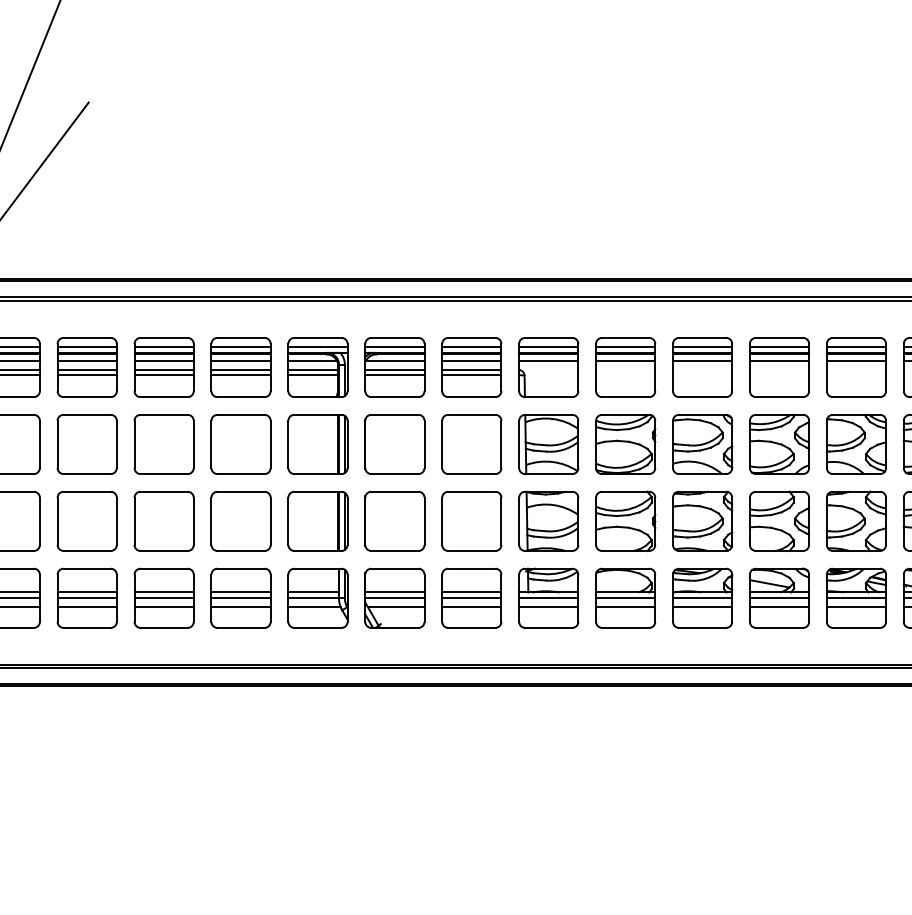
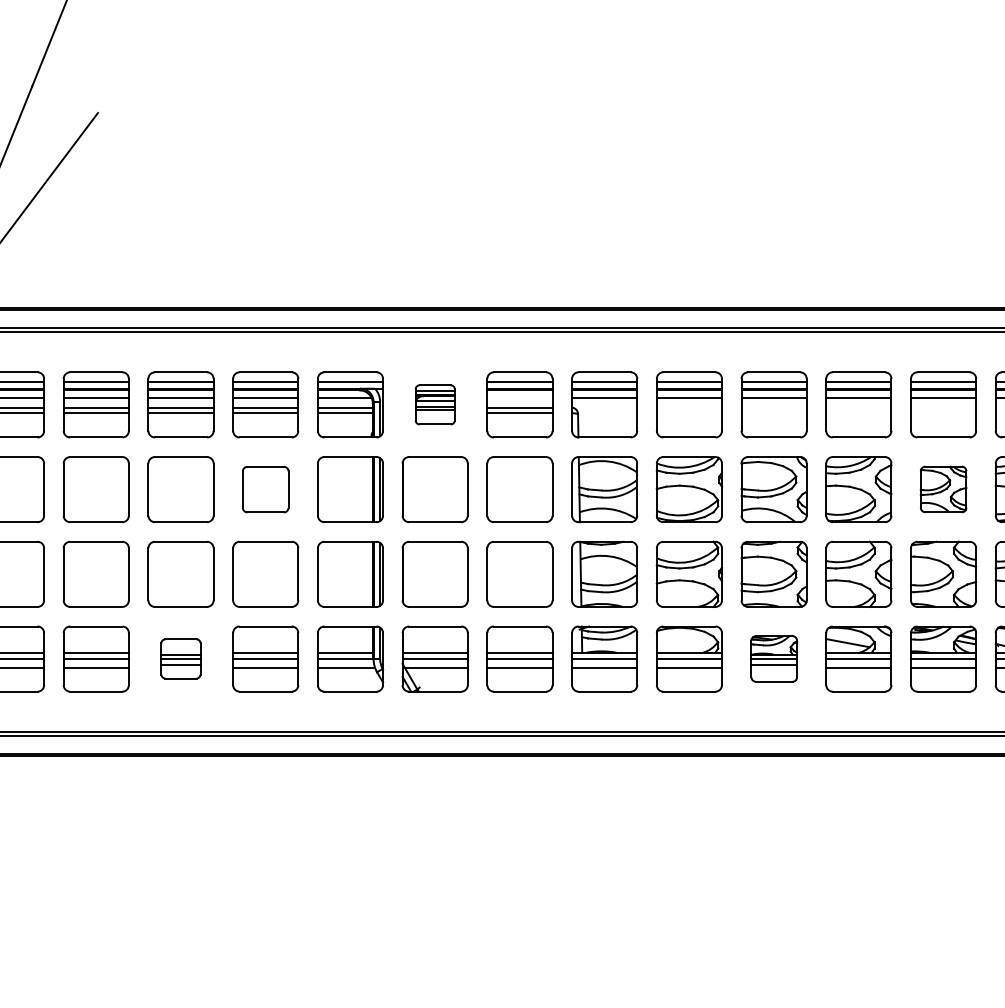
line: (471, 361) -> (519, 398), removed
part: (394, 367) -> (434, 404), size x0.6
part: (856, 443) -> (943, 488), size x0.7
part: (240, 444) -> (265, 489), size x0.7
part: (163, 597) -> (180, 658), size x0.6
part: (702, 597) -> (774, 658), size x0.7

